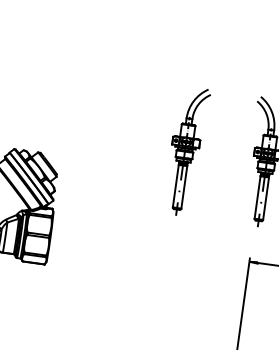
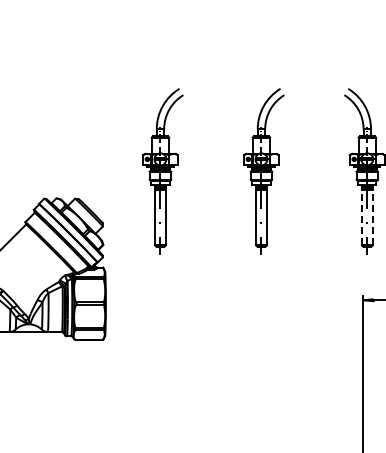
part: (108, 140) -> (162, 171), added
line: (257, 196) -> (361, 216), solid -> dashed
line: (265, 198) -> (372, 216), solid -> dashed

